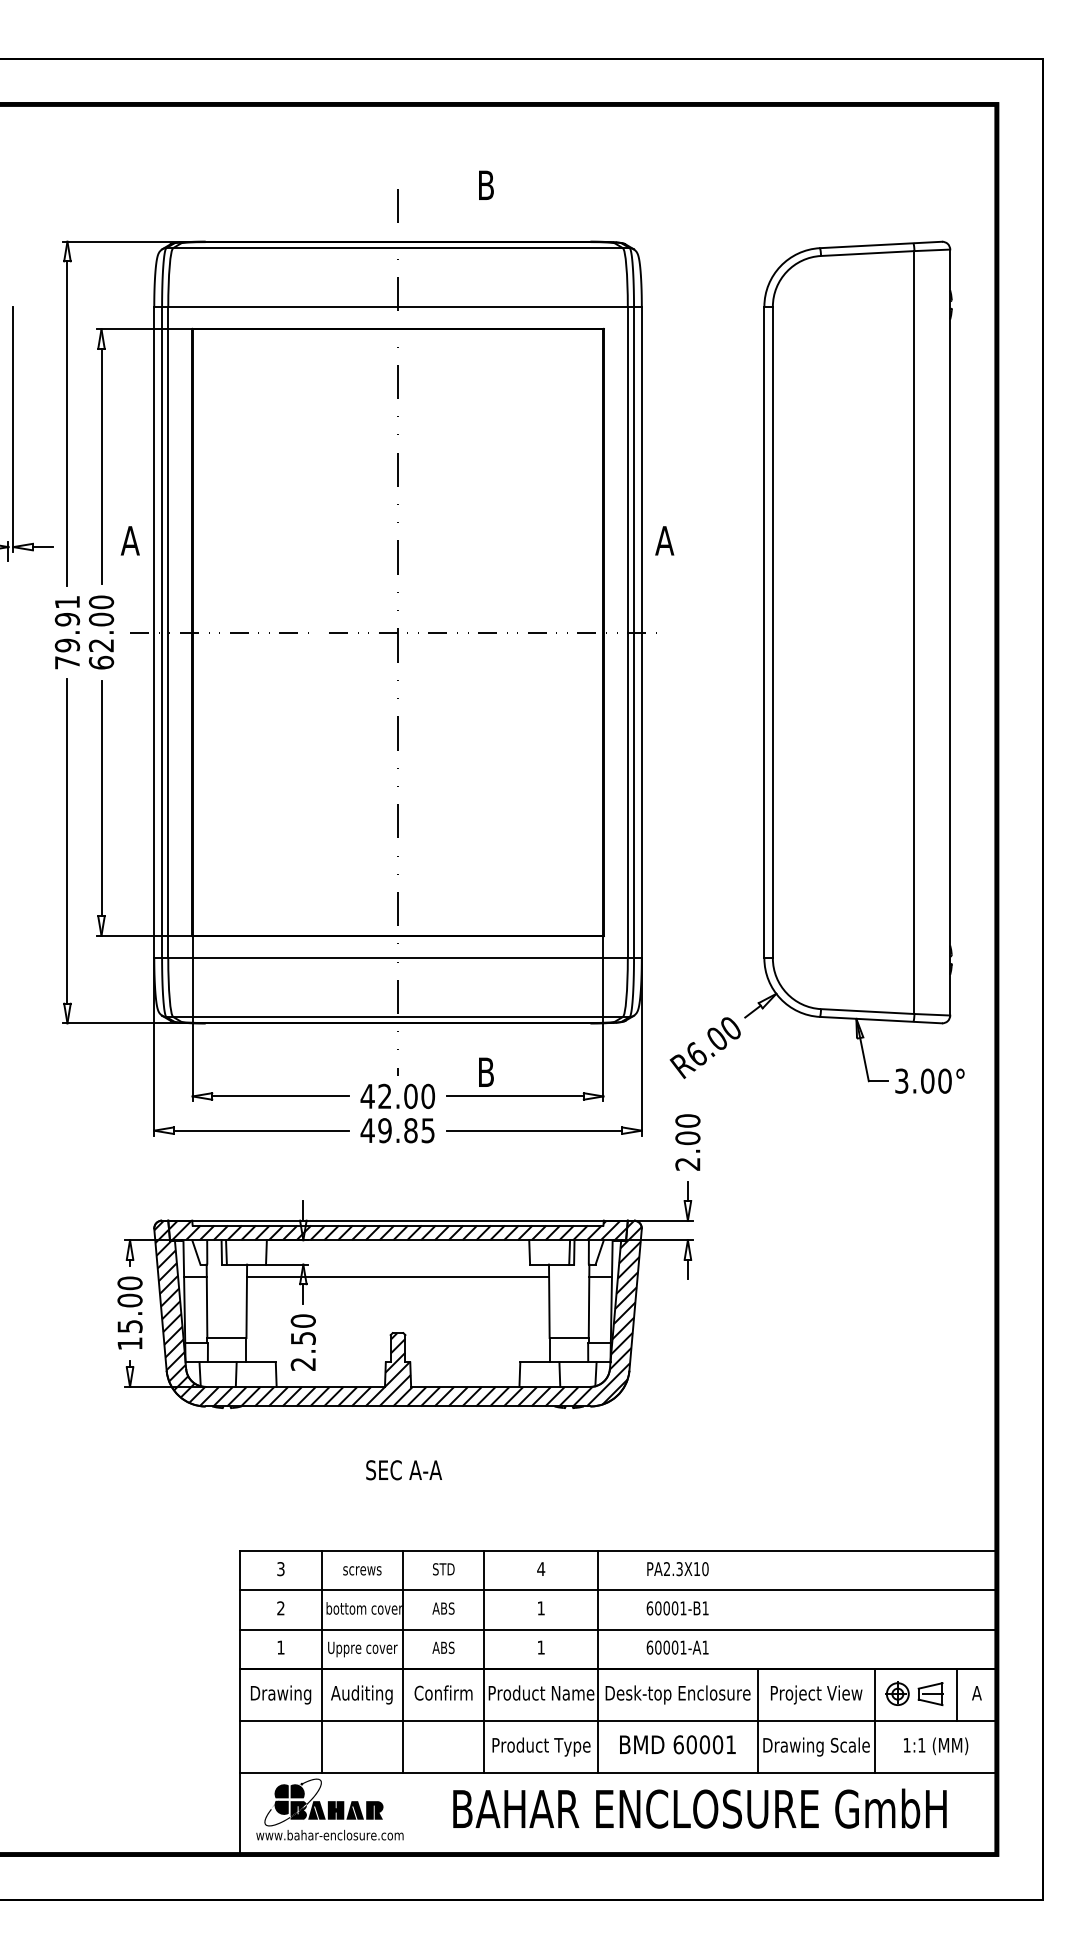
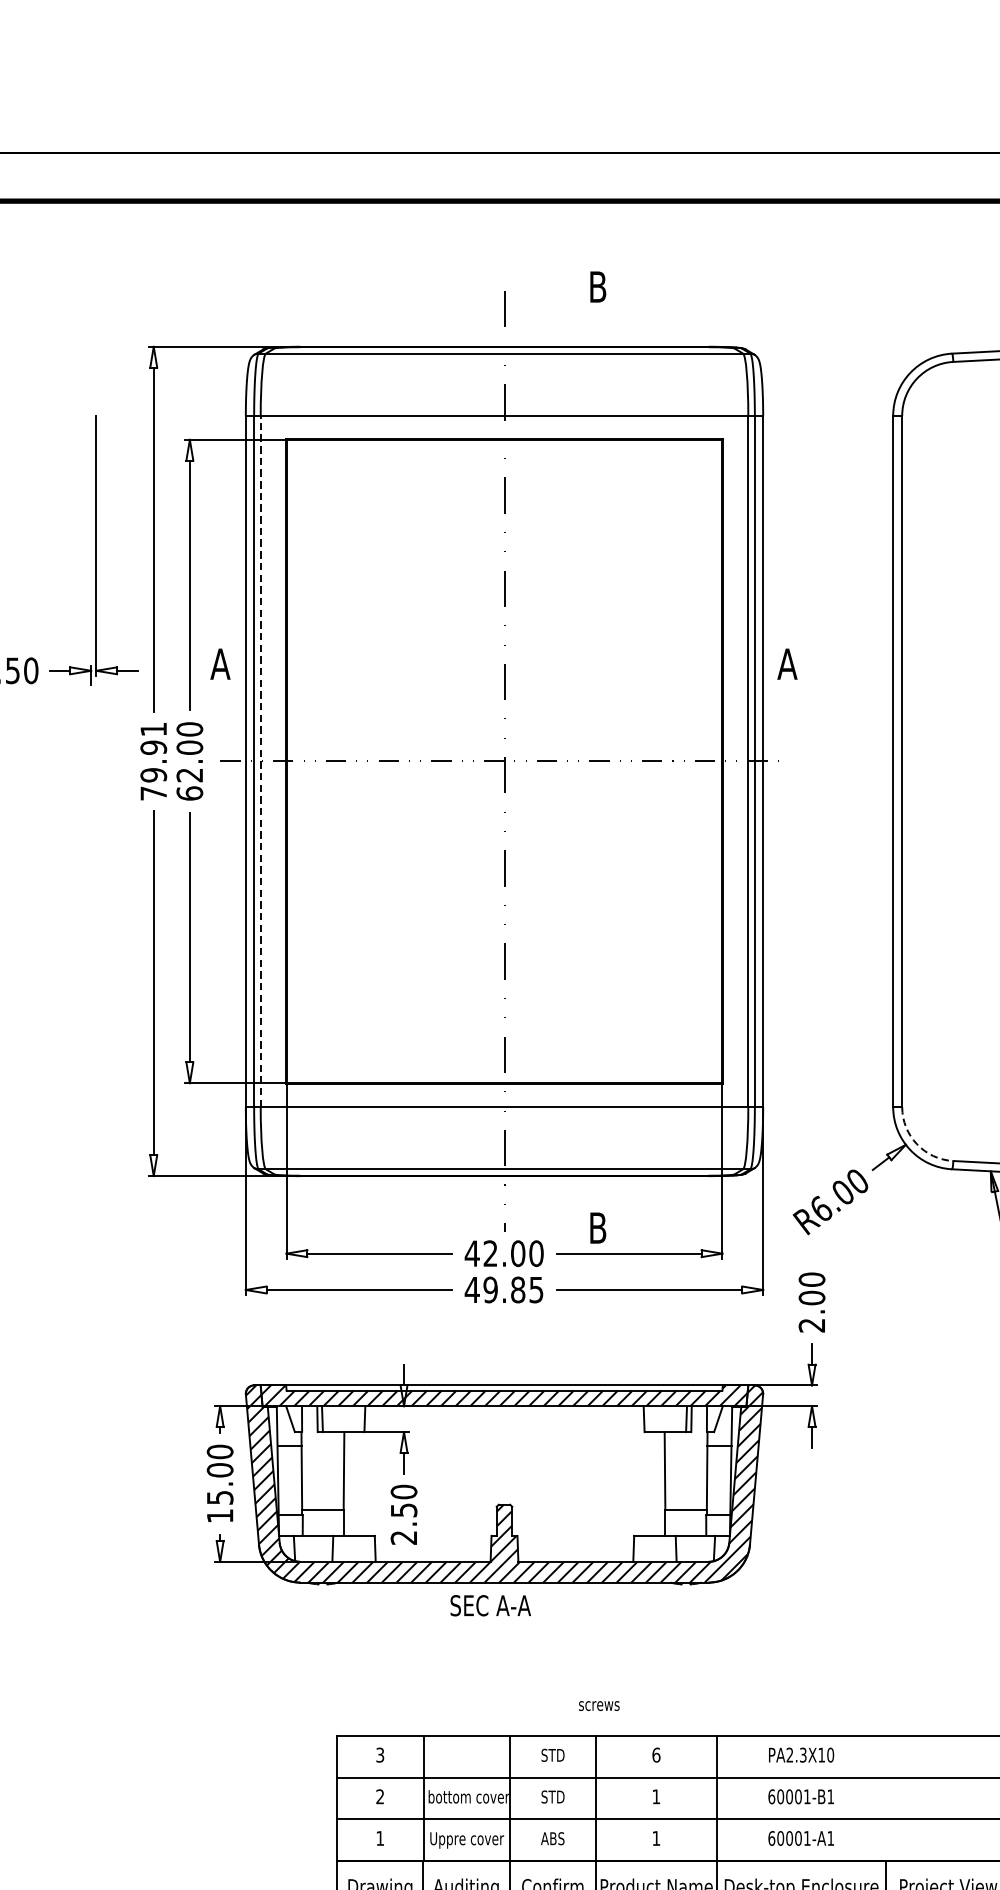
line: (168, 632) -> (260, 761), solid -> dashed
arc: (786, 993) -> (916, 1144), solid -> dashed
line: (397, 1277) -> (503, 1445), removed
text: (403, 1470) -> (490, 1605), moved
text: (541, 1569) -> (656, 1755), 4 -> 6
text: (362, 1570) -> (599, 1705), moved
text: (443, 1608) -> (552, 1796), ABS -> STD

